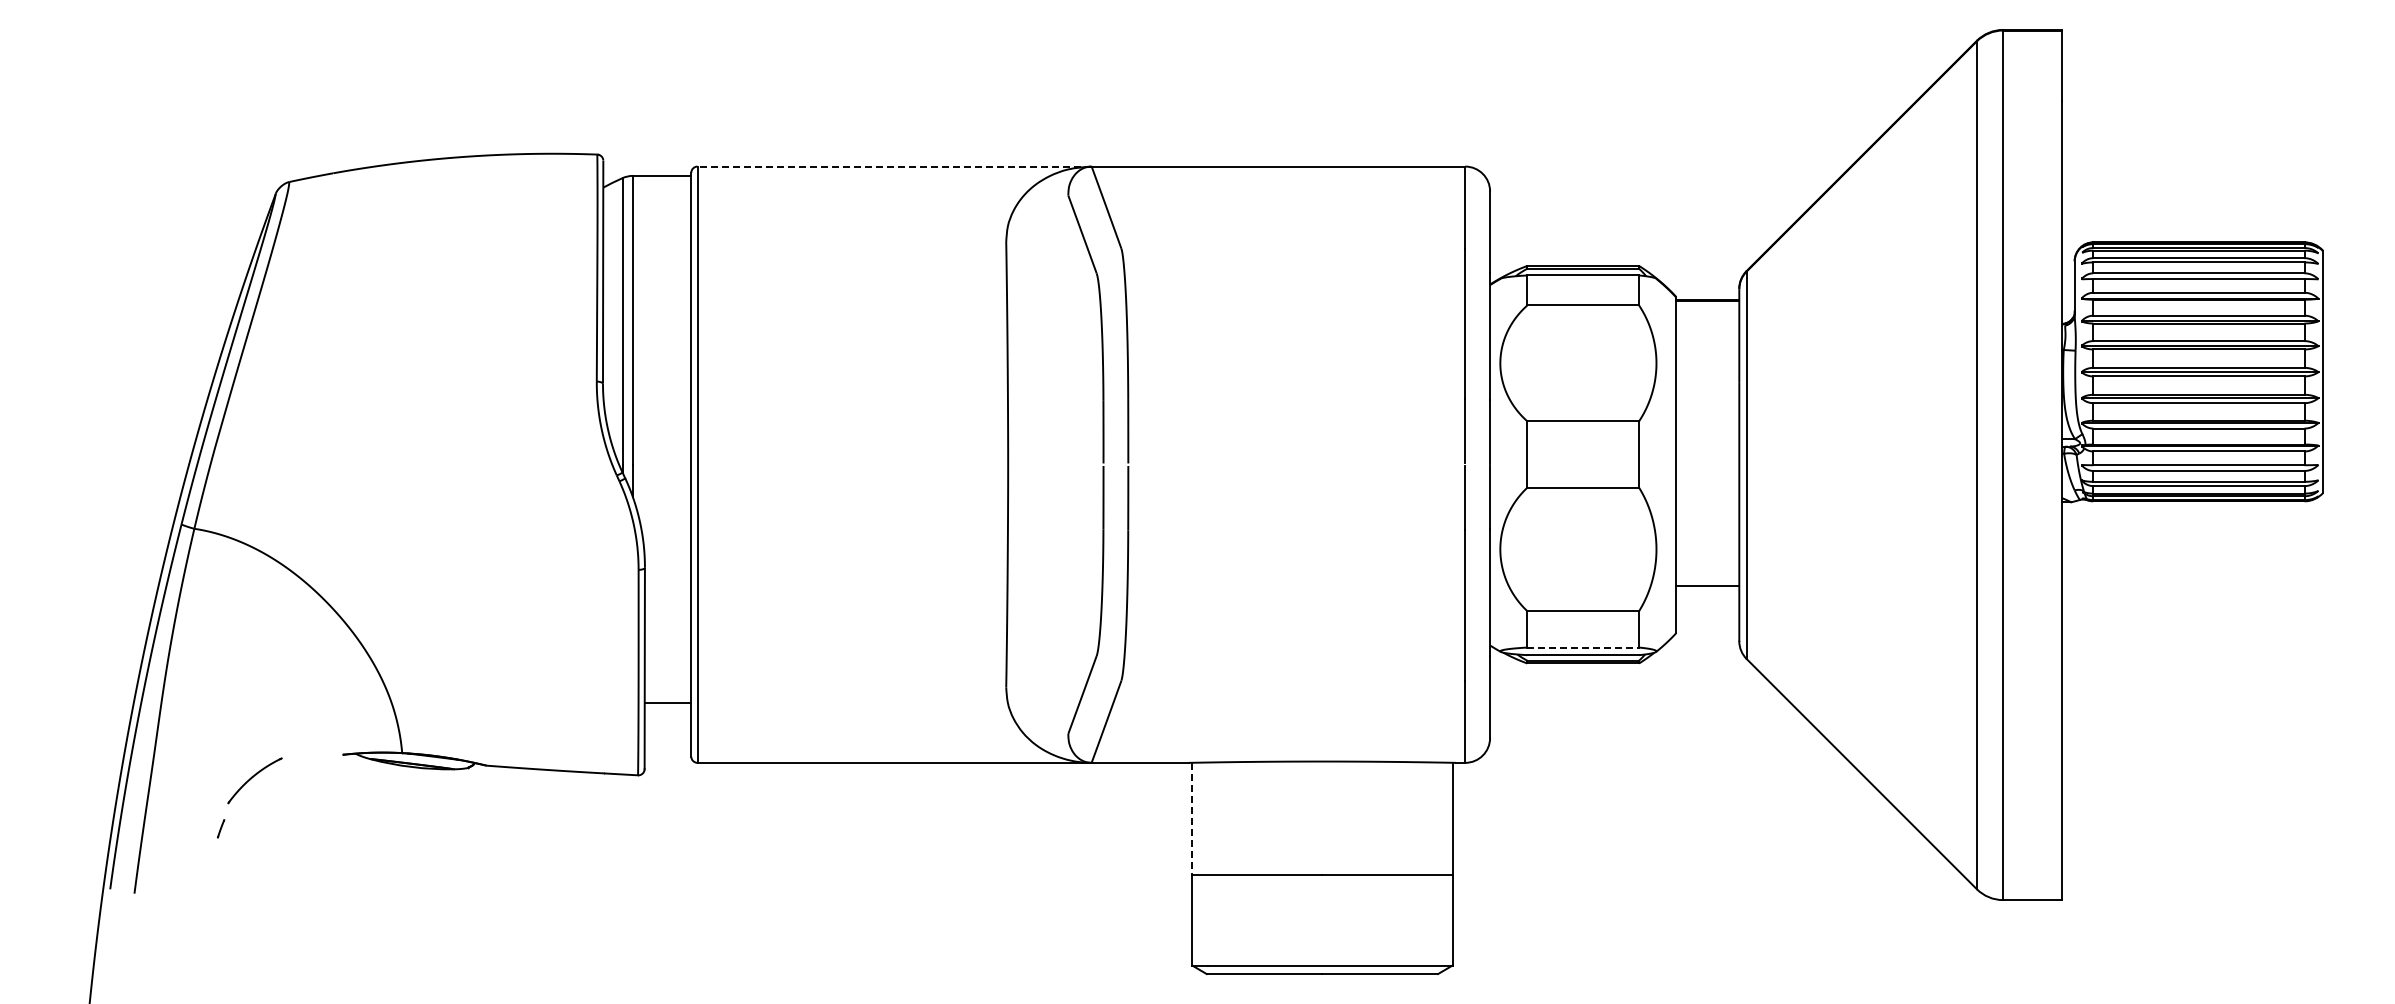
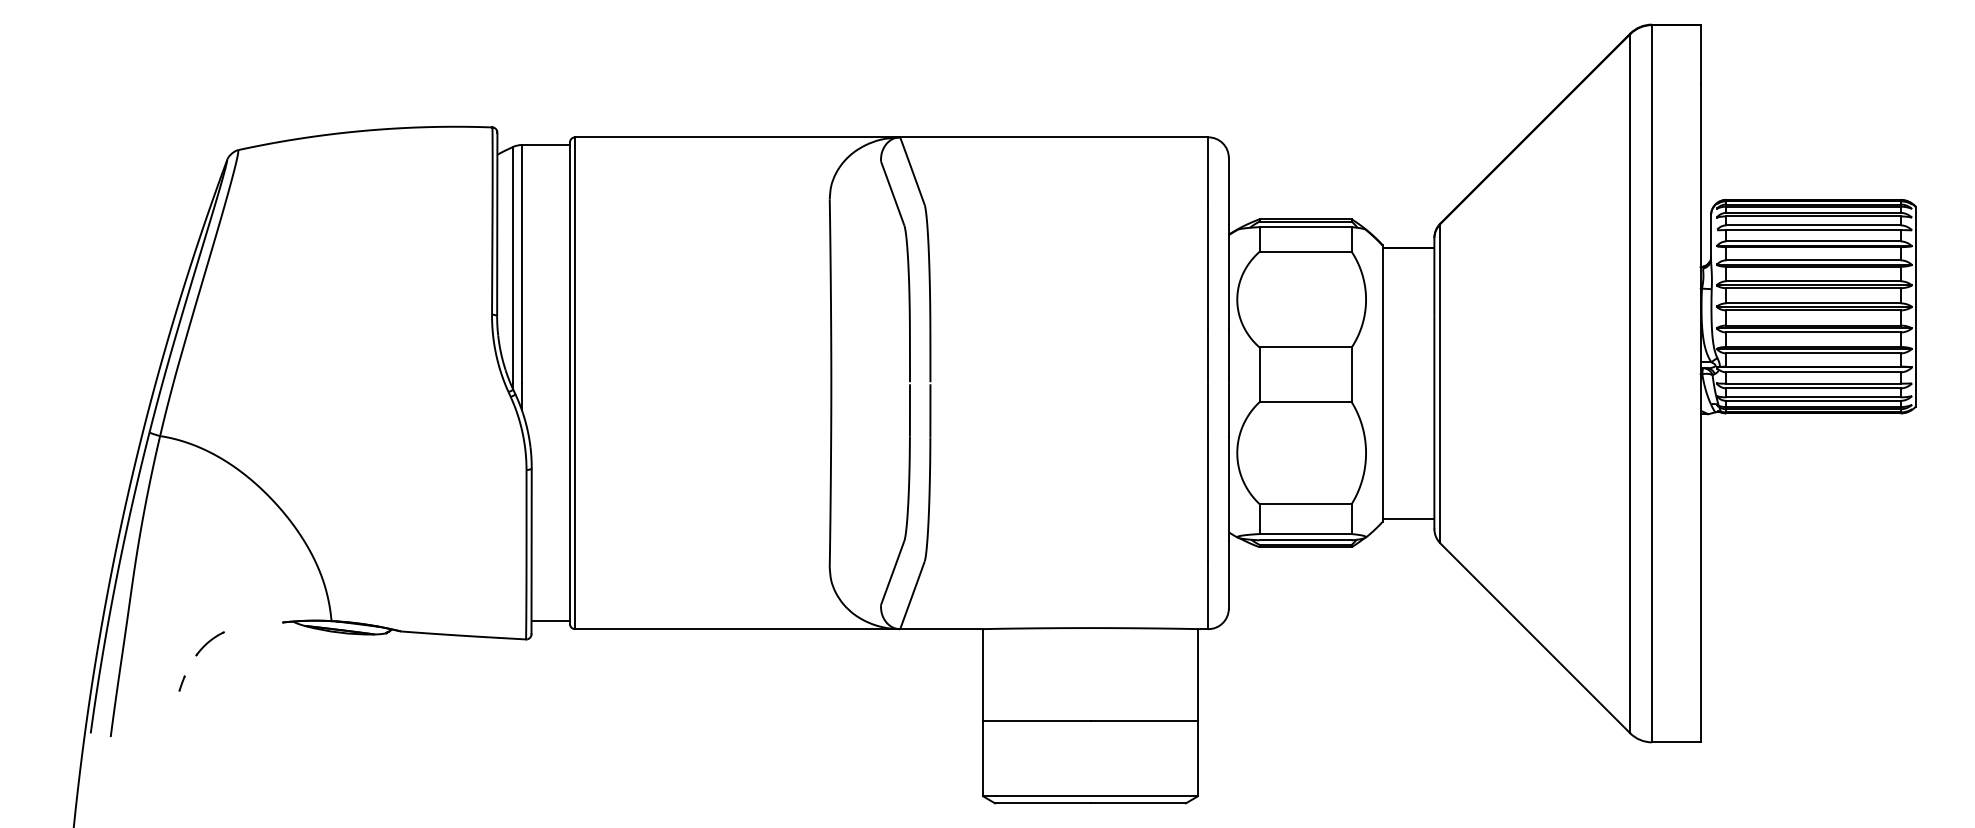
line: (894, 166) -> (737, 137), dashed -> solid
line: (1707, 585) -> (1408, 519), moved
line: (1583, 647) -> (1305, 534), dashed -> solid
line: (667, 702) -> (550, 621), moved
part: (254, 780) -> (209, 643), size x0.62
line: (1191, 818) -> (982, 675), dashed -> solid

